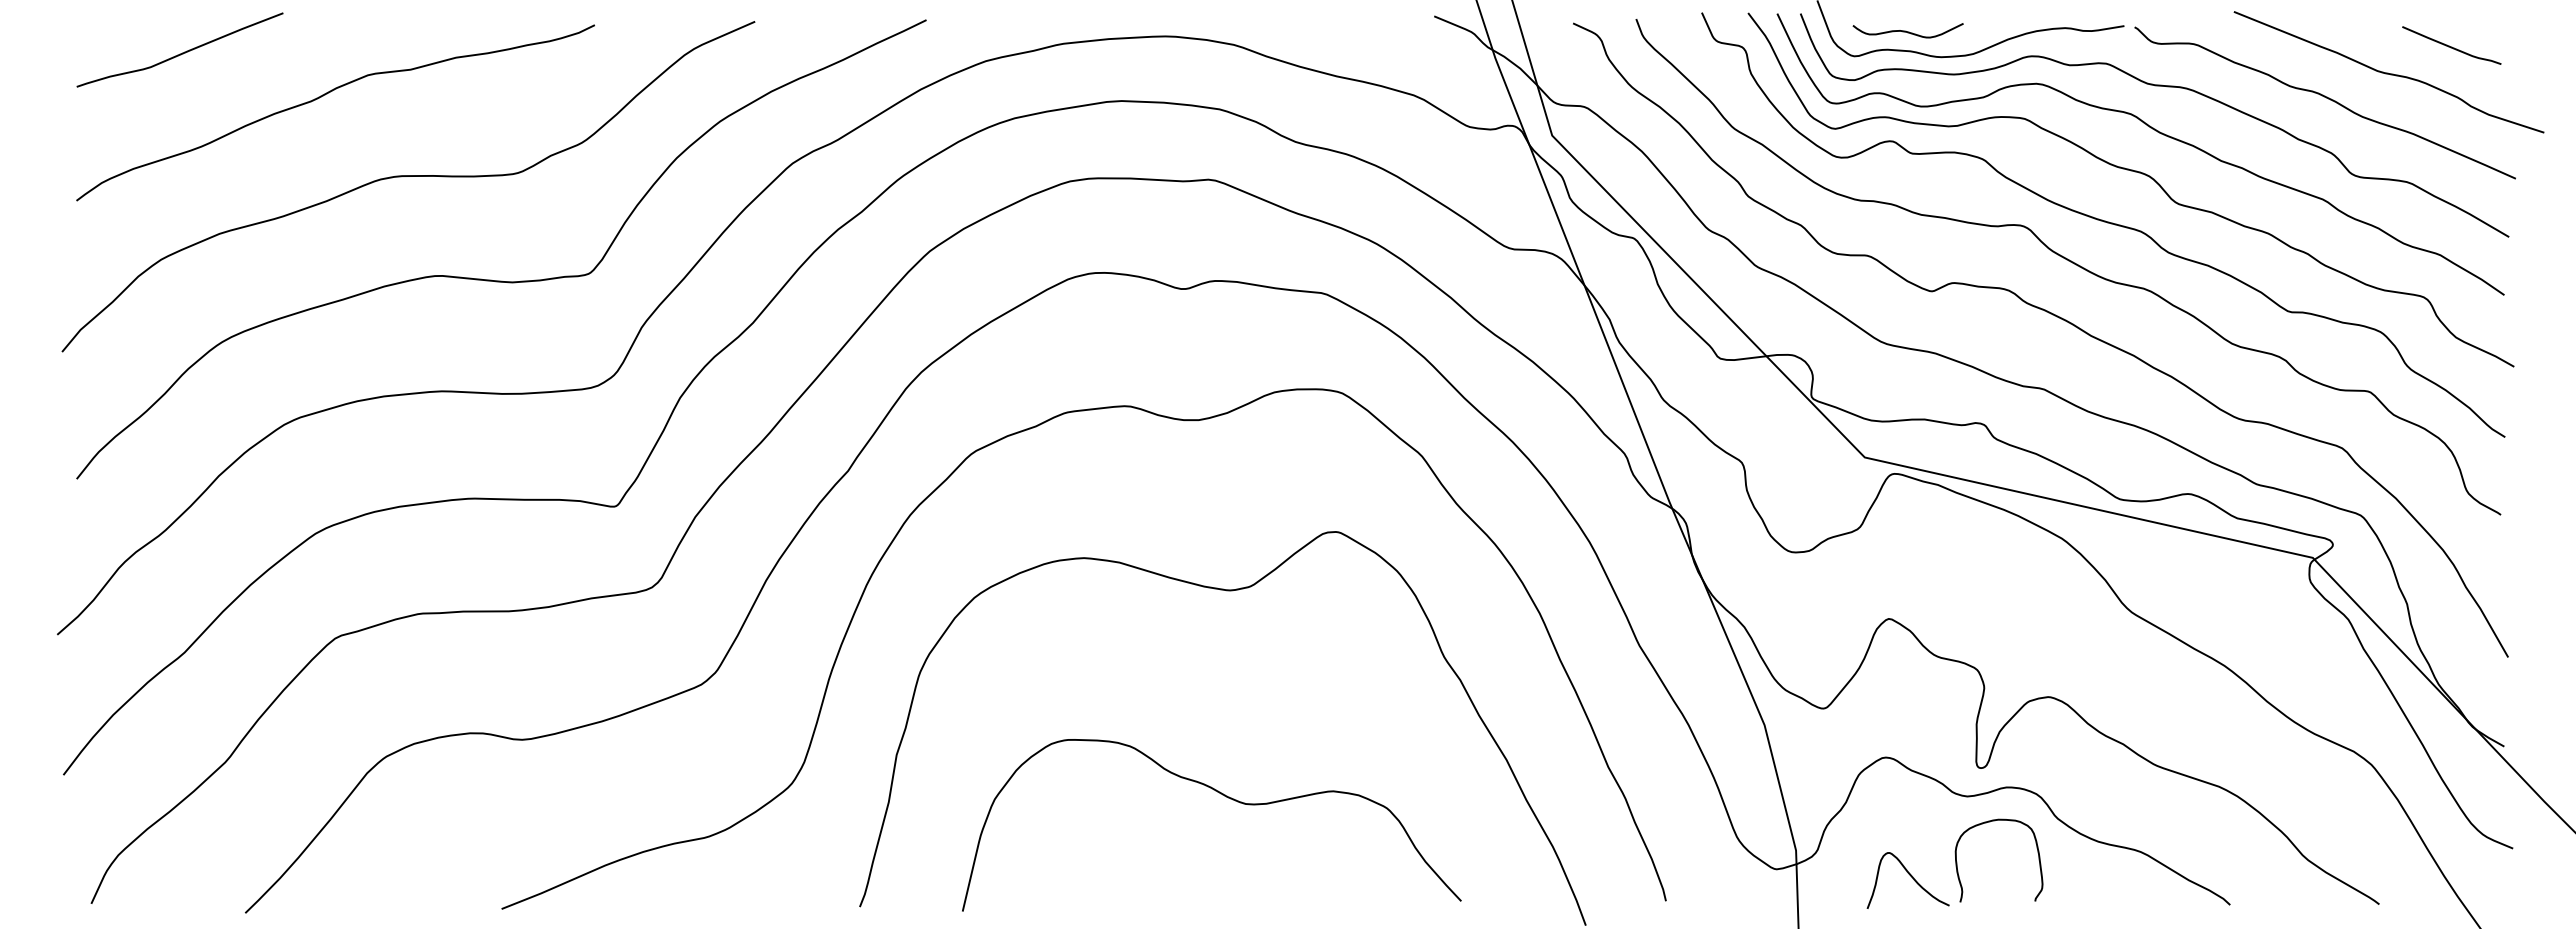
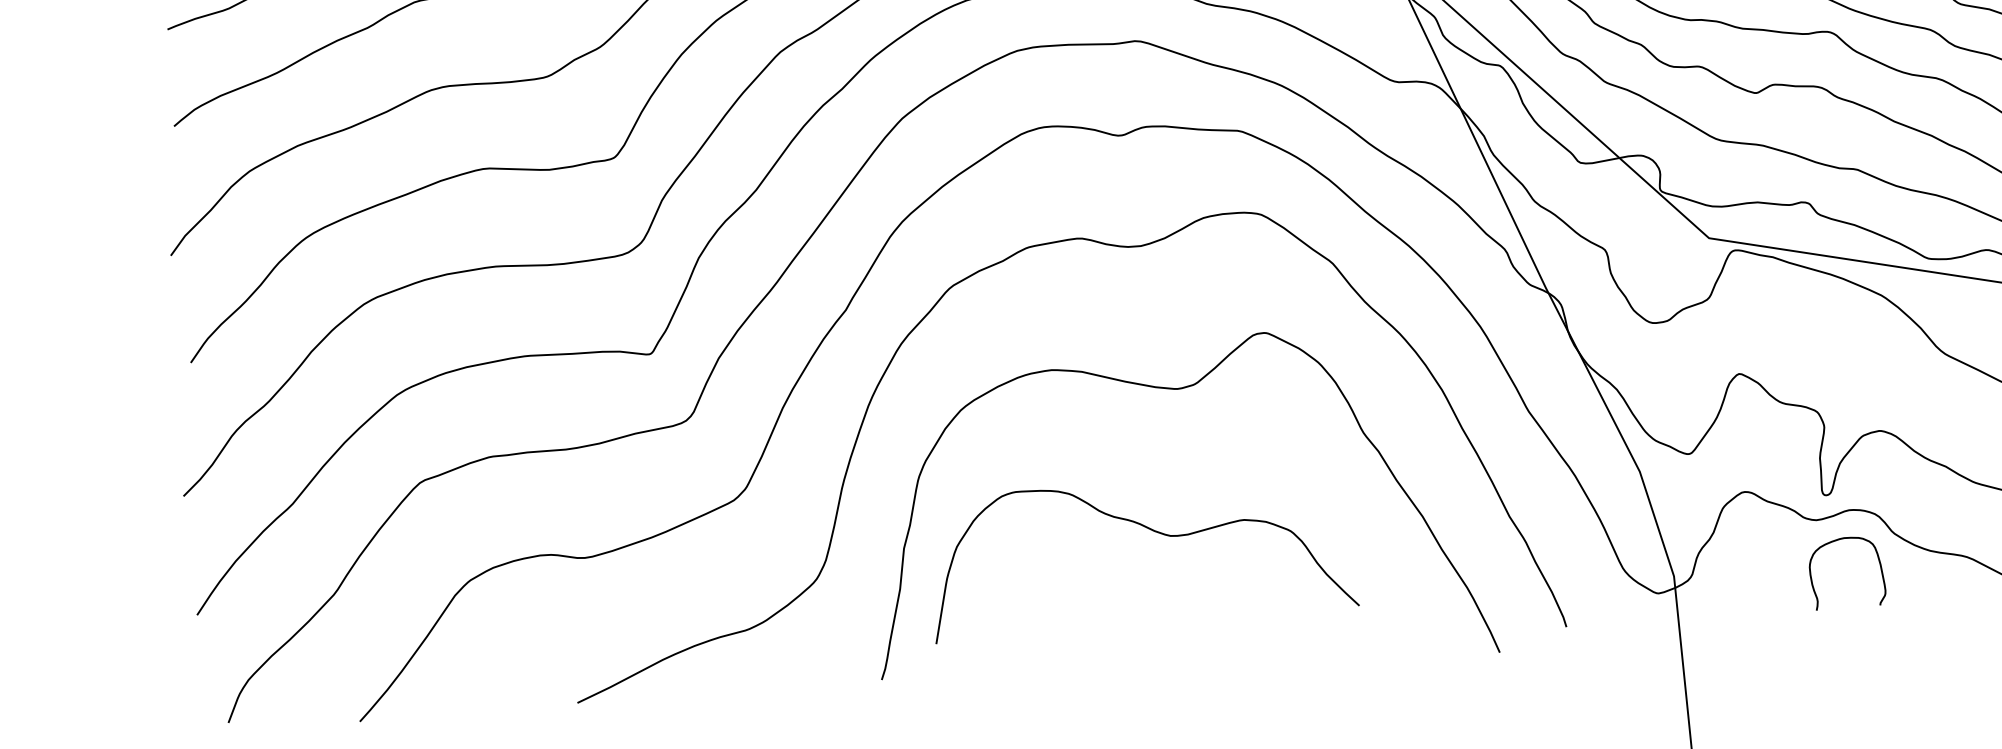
curve: (1226, 797) -> (1153, 531), moved
curve: (1910, 876) -> (1772, 591), removed

